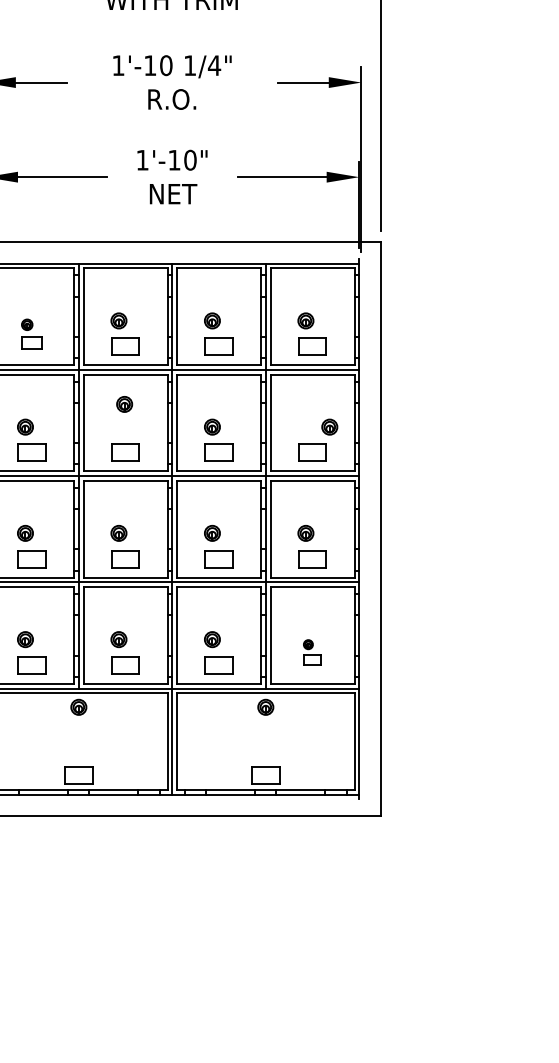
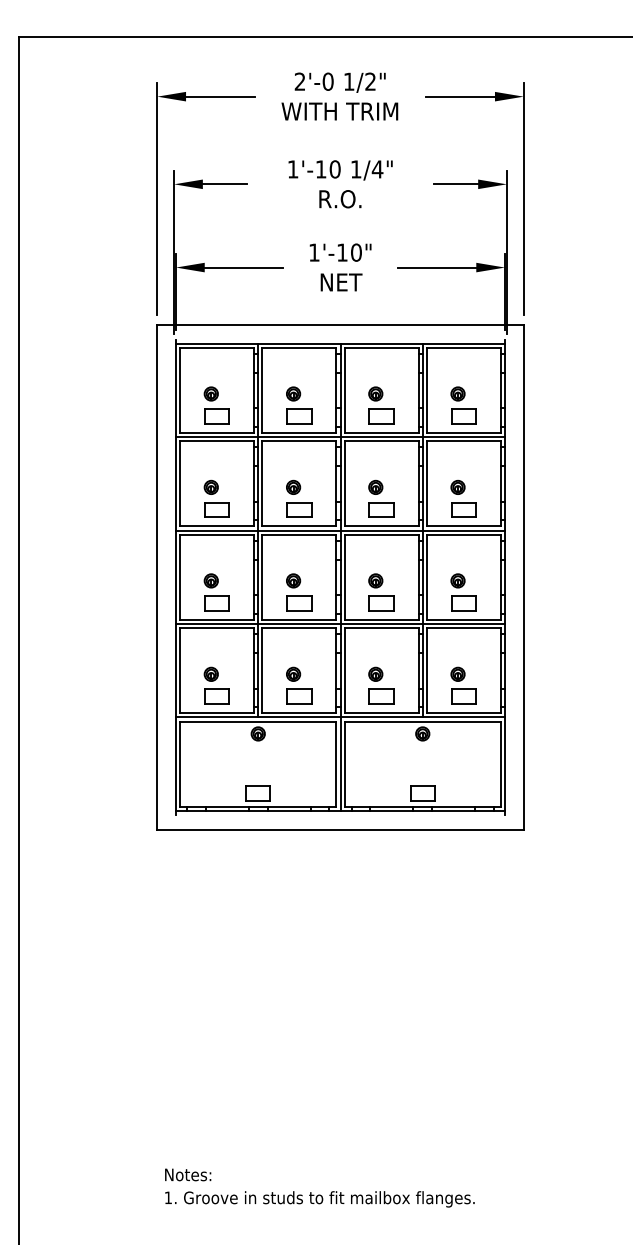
part: (31, 333) -> (216, 405), size x1.43
part: (124, 403) -> (293, 486), moved
part: (329, 426) -> (457, 486), moved
part: (312, 652) -> (463, 685), size x1.67

